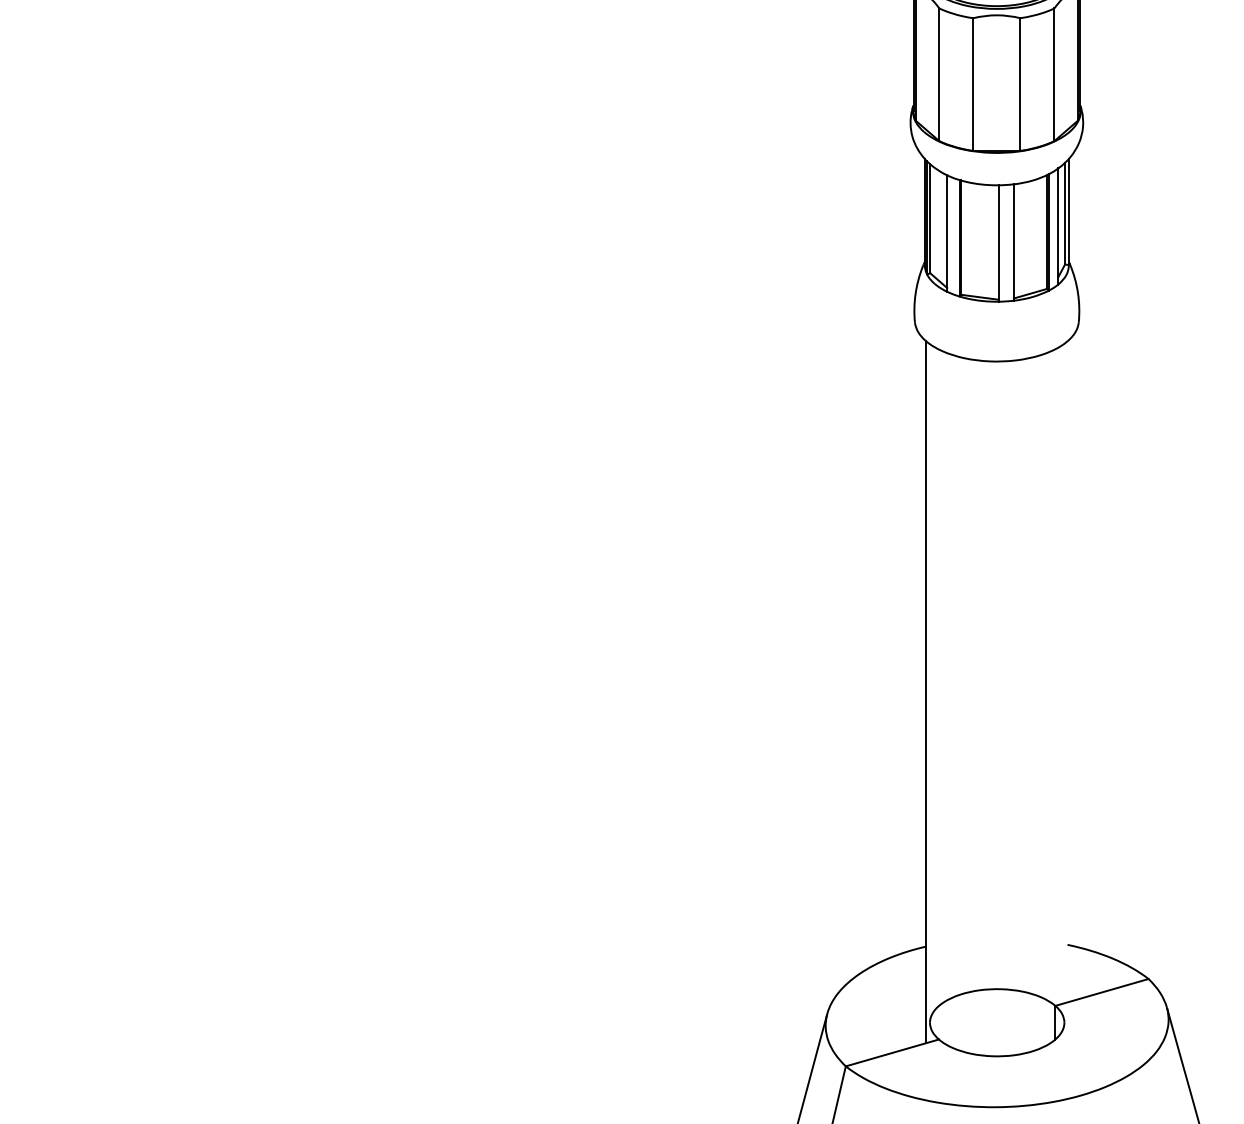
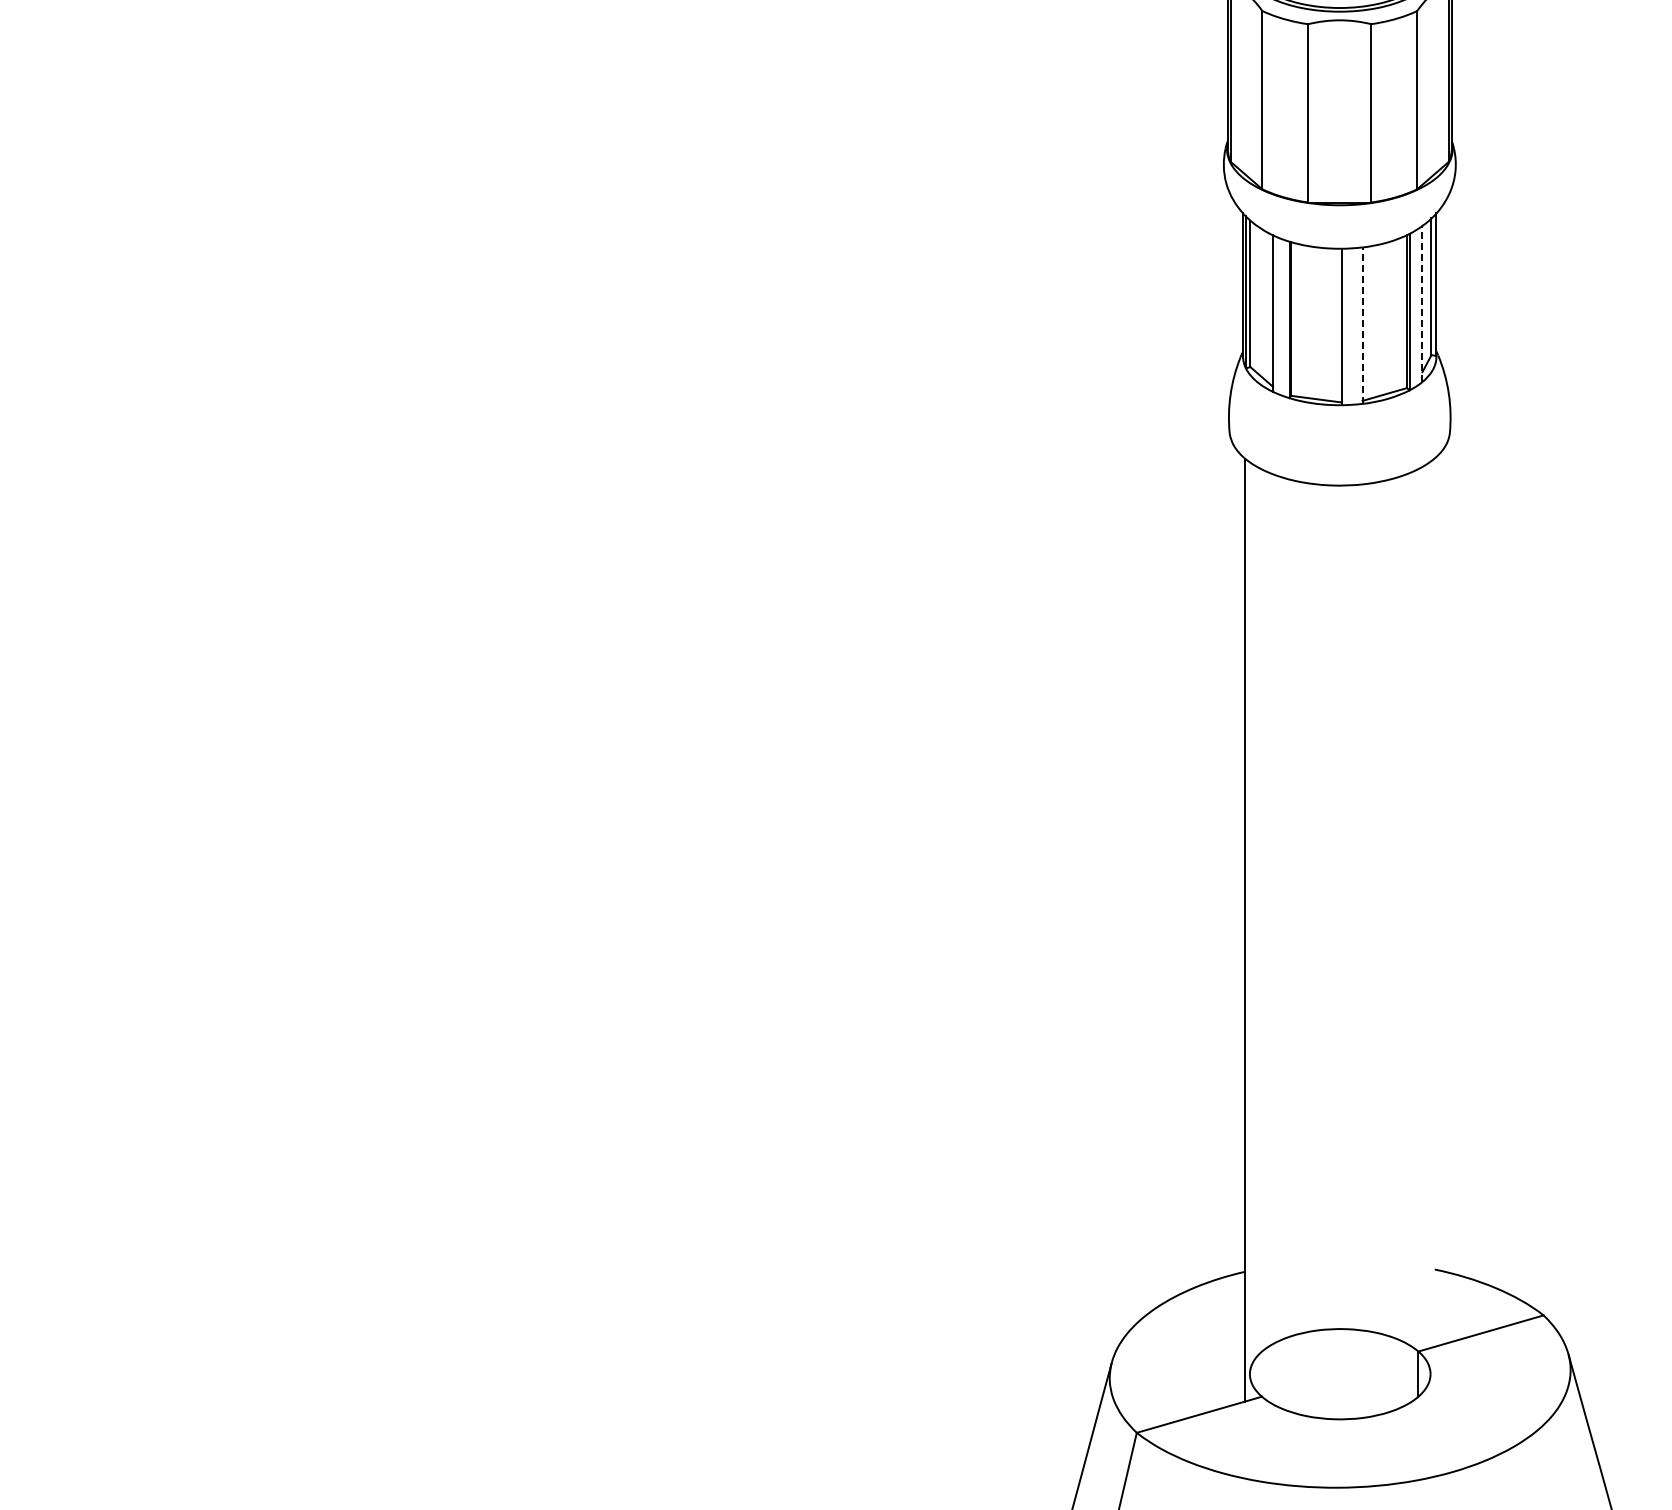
line: (1058, 226) -> (1422, 303), solid -> dashed
line: (1013, 242) -> (1362, 325), solid -> dashed

